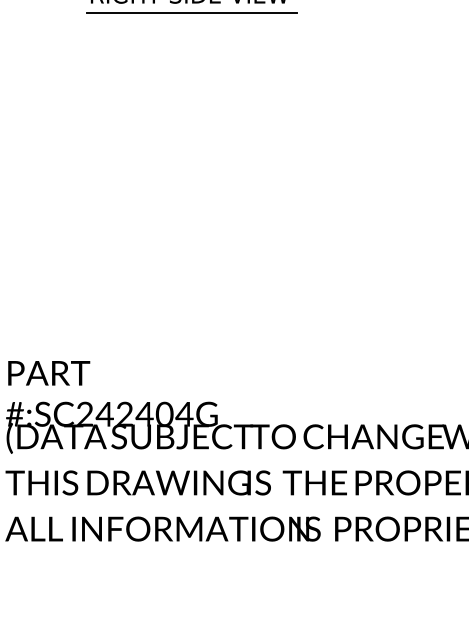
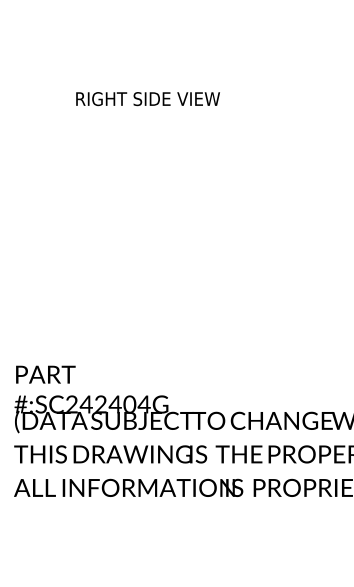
line: (191, 12) -> (149, 112), removed

